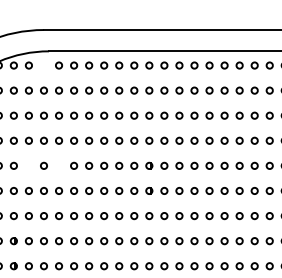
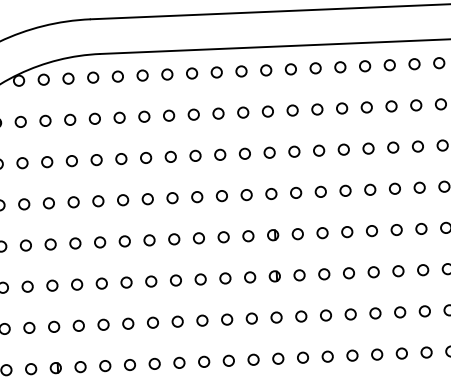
circle: (43, 65) -> (92, 77), added
circle: (28, 165) -> (74, 242), added
circle: (58, 165) -> (123, 240), added

